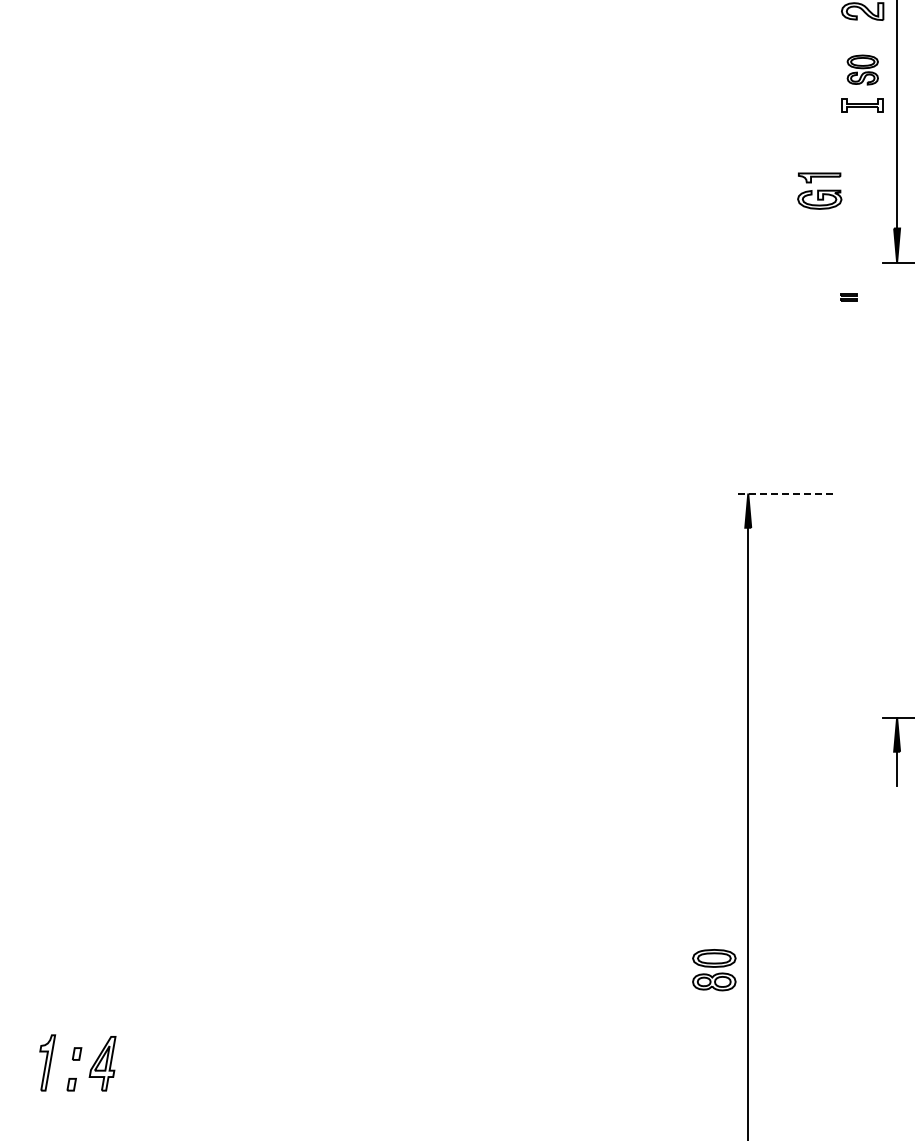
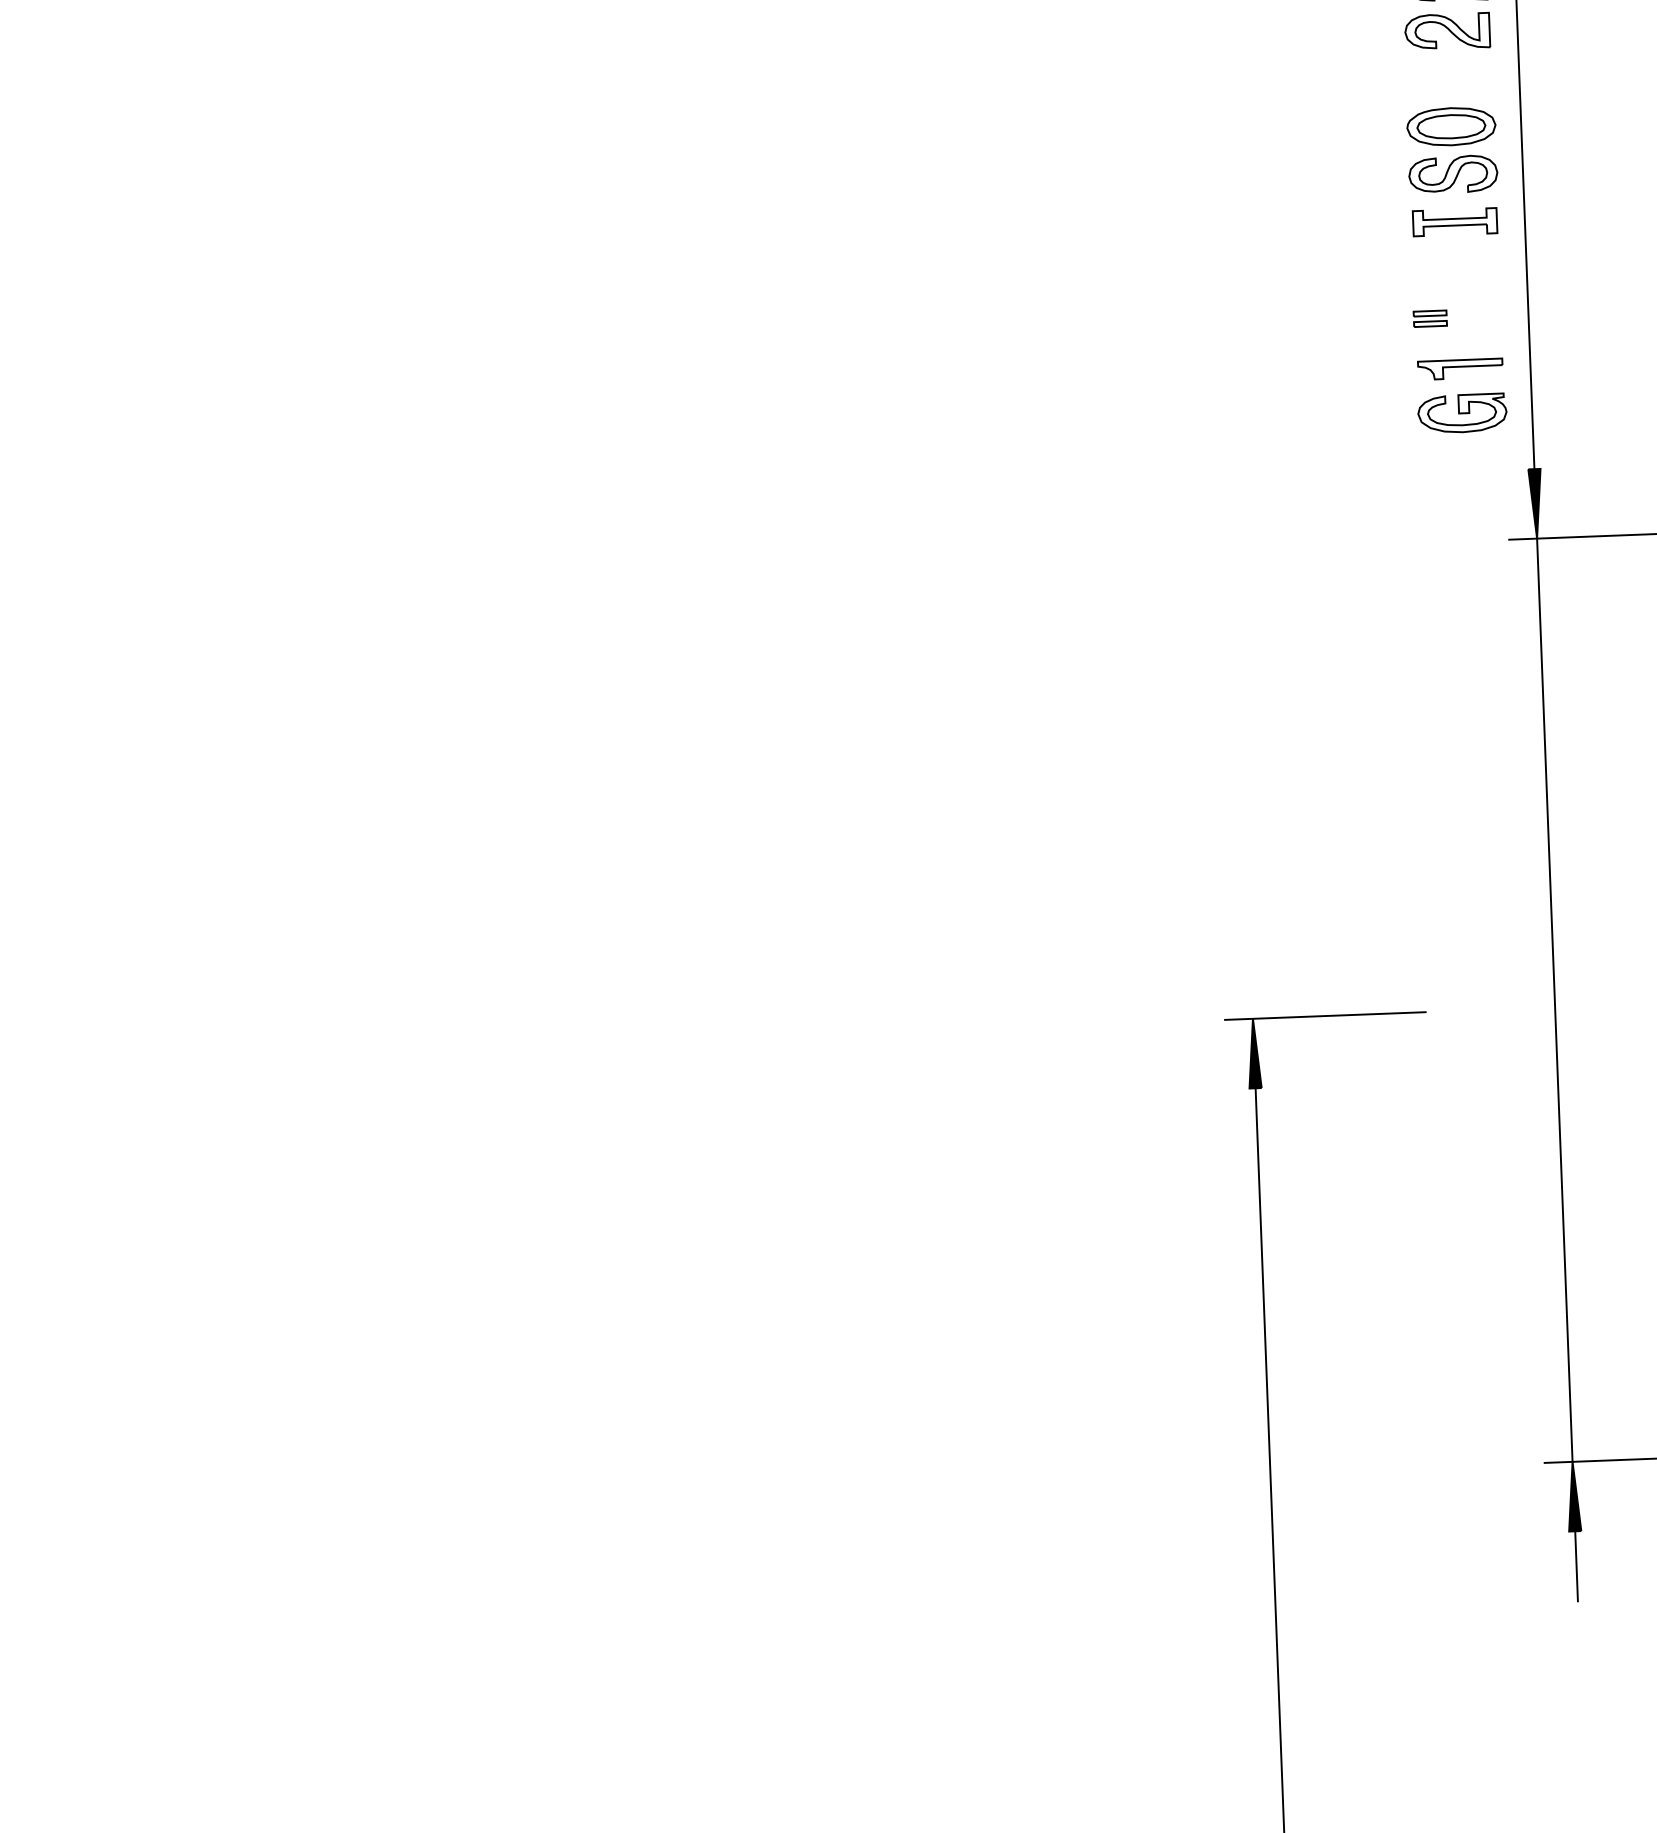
part: (862, 69) -> (1451, 149), size x1.43
part: (819, 190) -> (1461, 394), moved
part: (848, 297) -> (1429, 318), moved
line: (897, 489) -> (1555, 998), added
line: (783, 493) -> (1324, 1015), dashed -> solid

